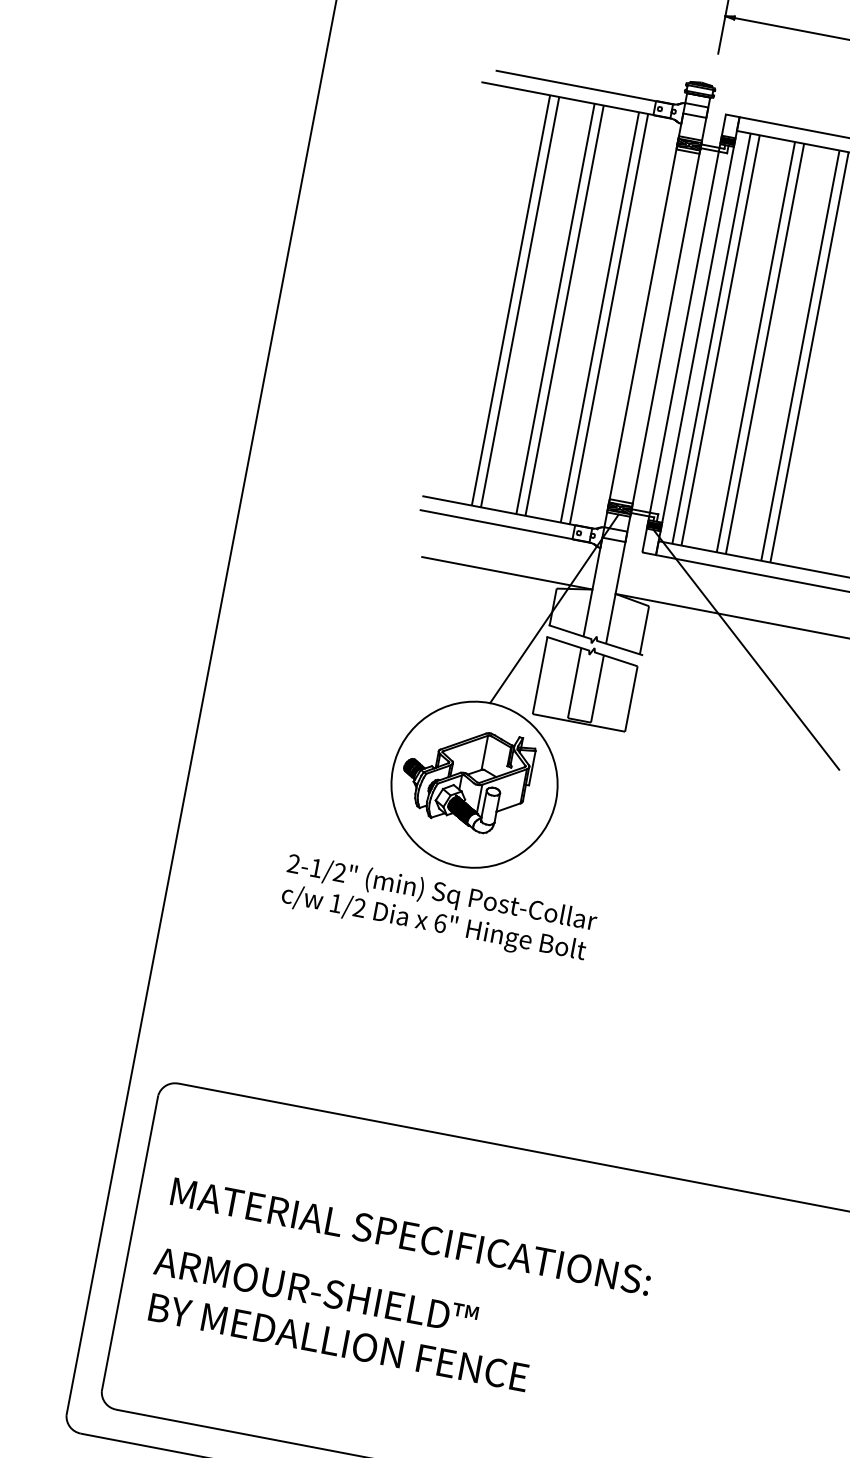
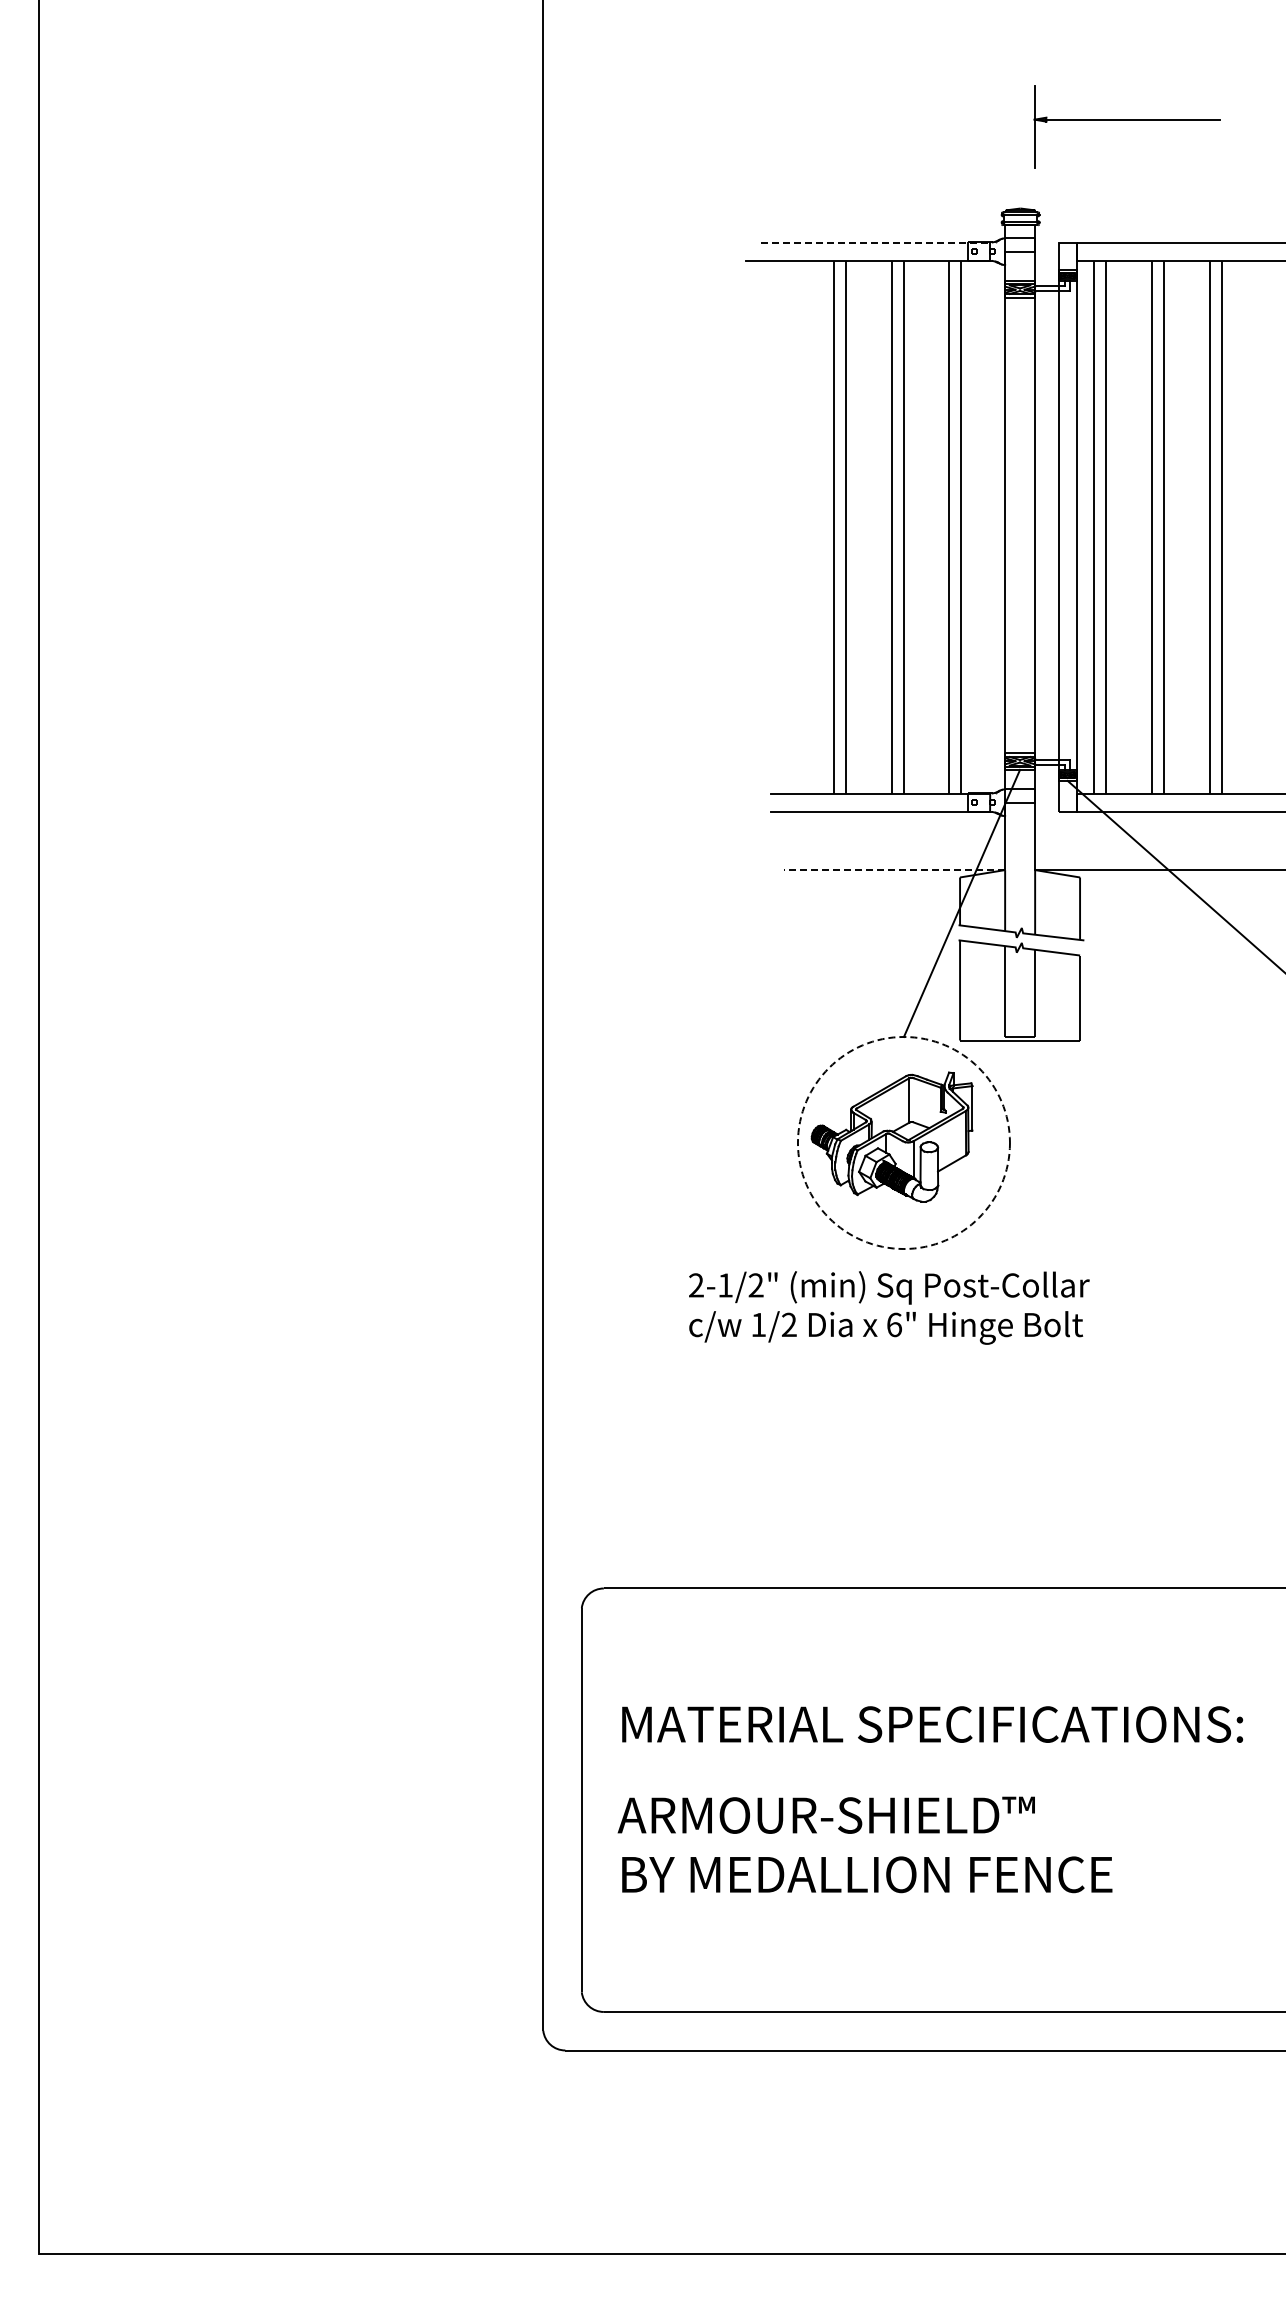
line: (584, 87) -> (875, 242), solid -> dashed
line: (507, 573) -> (894, 870), solid -> dashed
circle: (474, 784) -> (903, 1142), solid -> dashed

